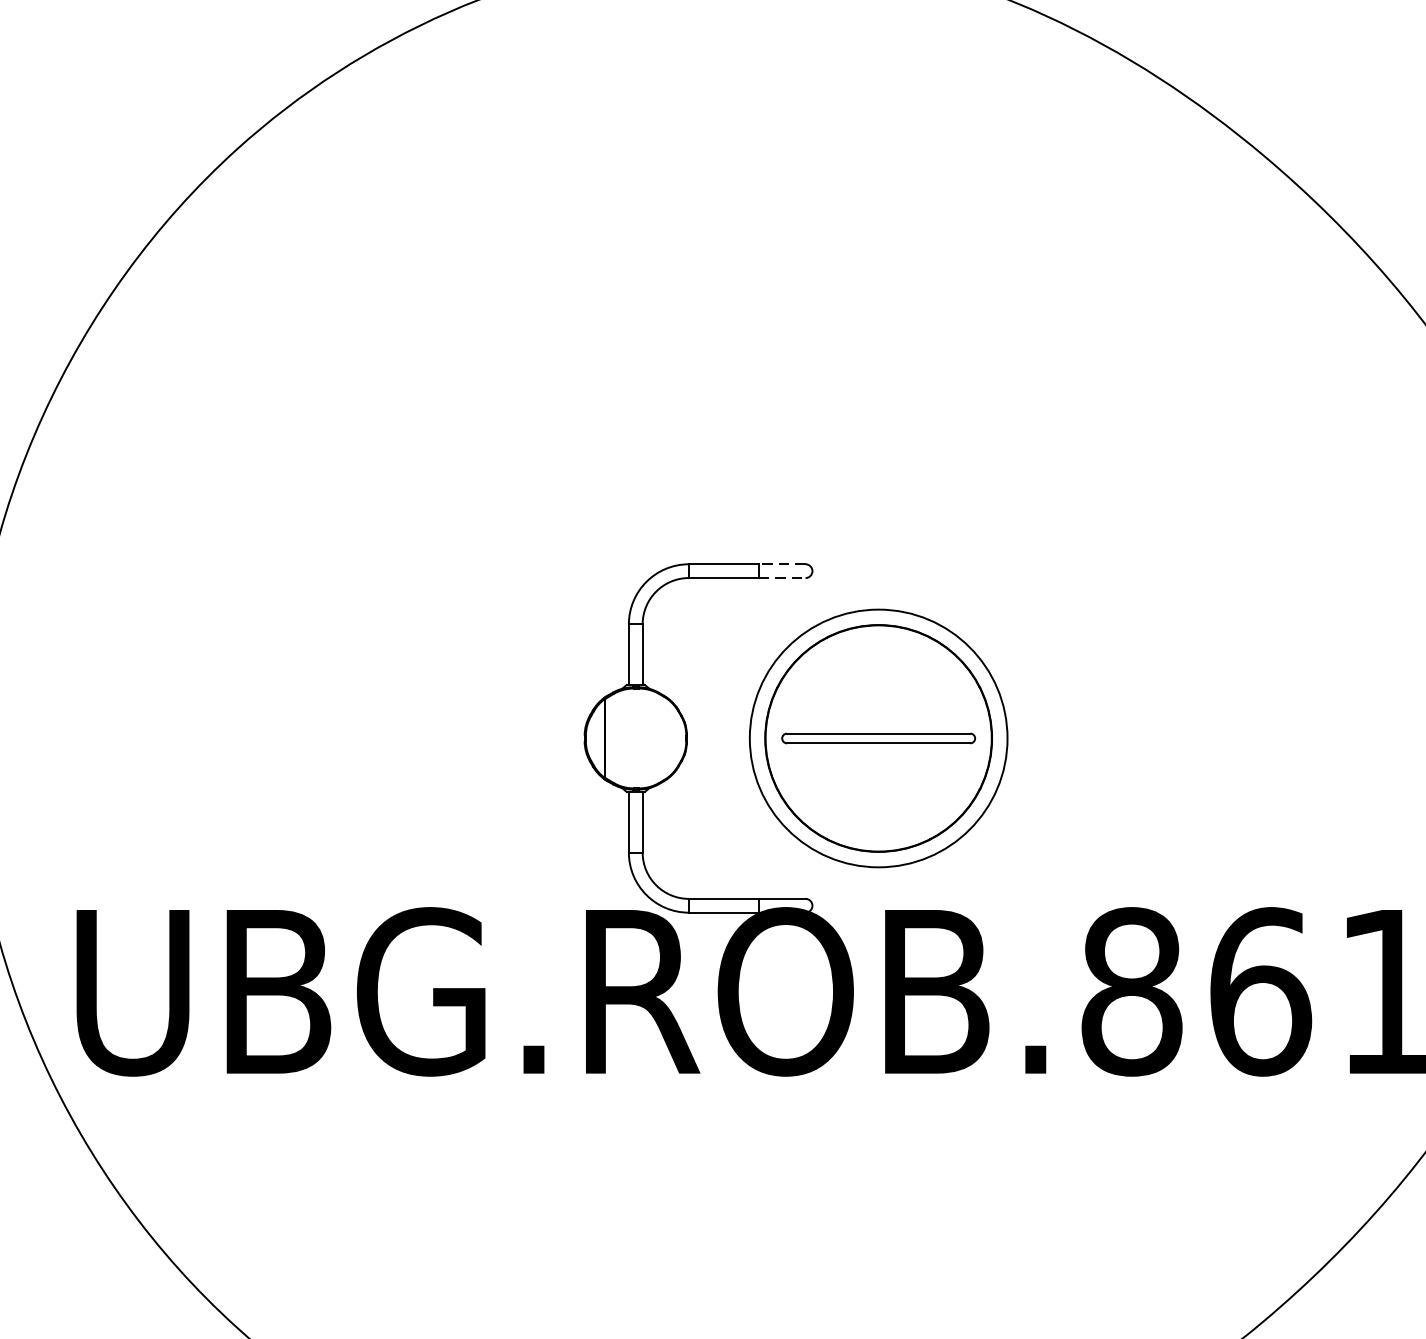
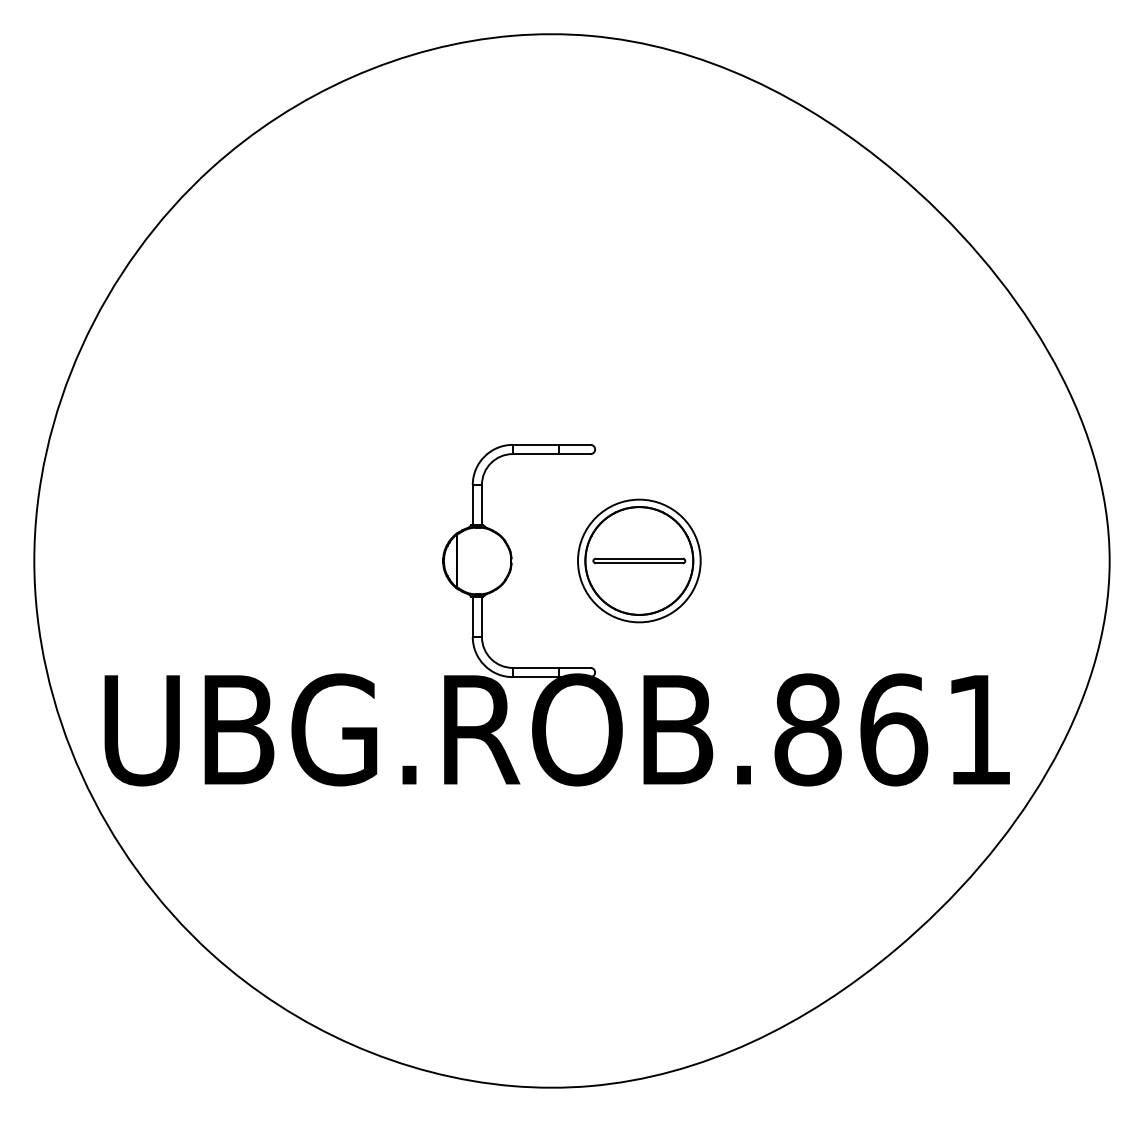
line: (781, 563) -> (574, 444), dashed -> solid
line: (781, 578) -> (574, 454), dashed -> solid
part: (878, 737) -> (639, 560), size x0.71

